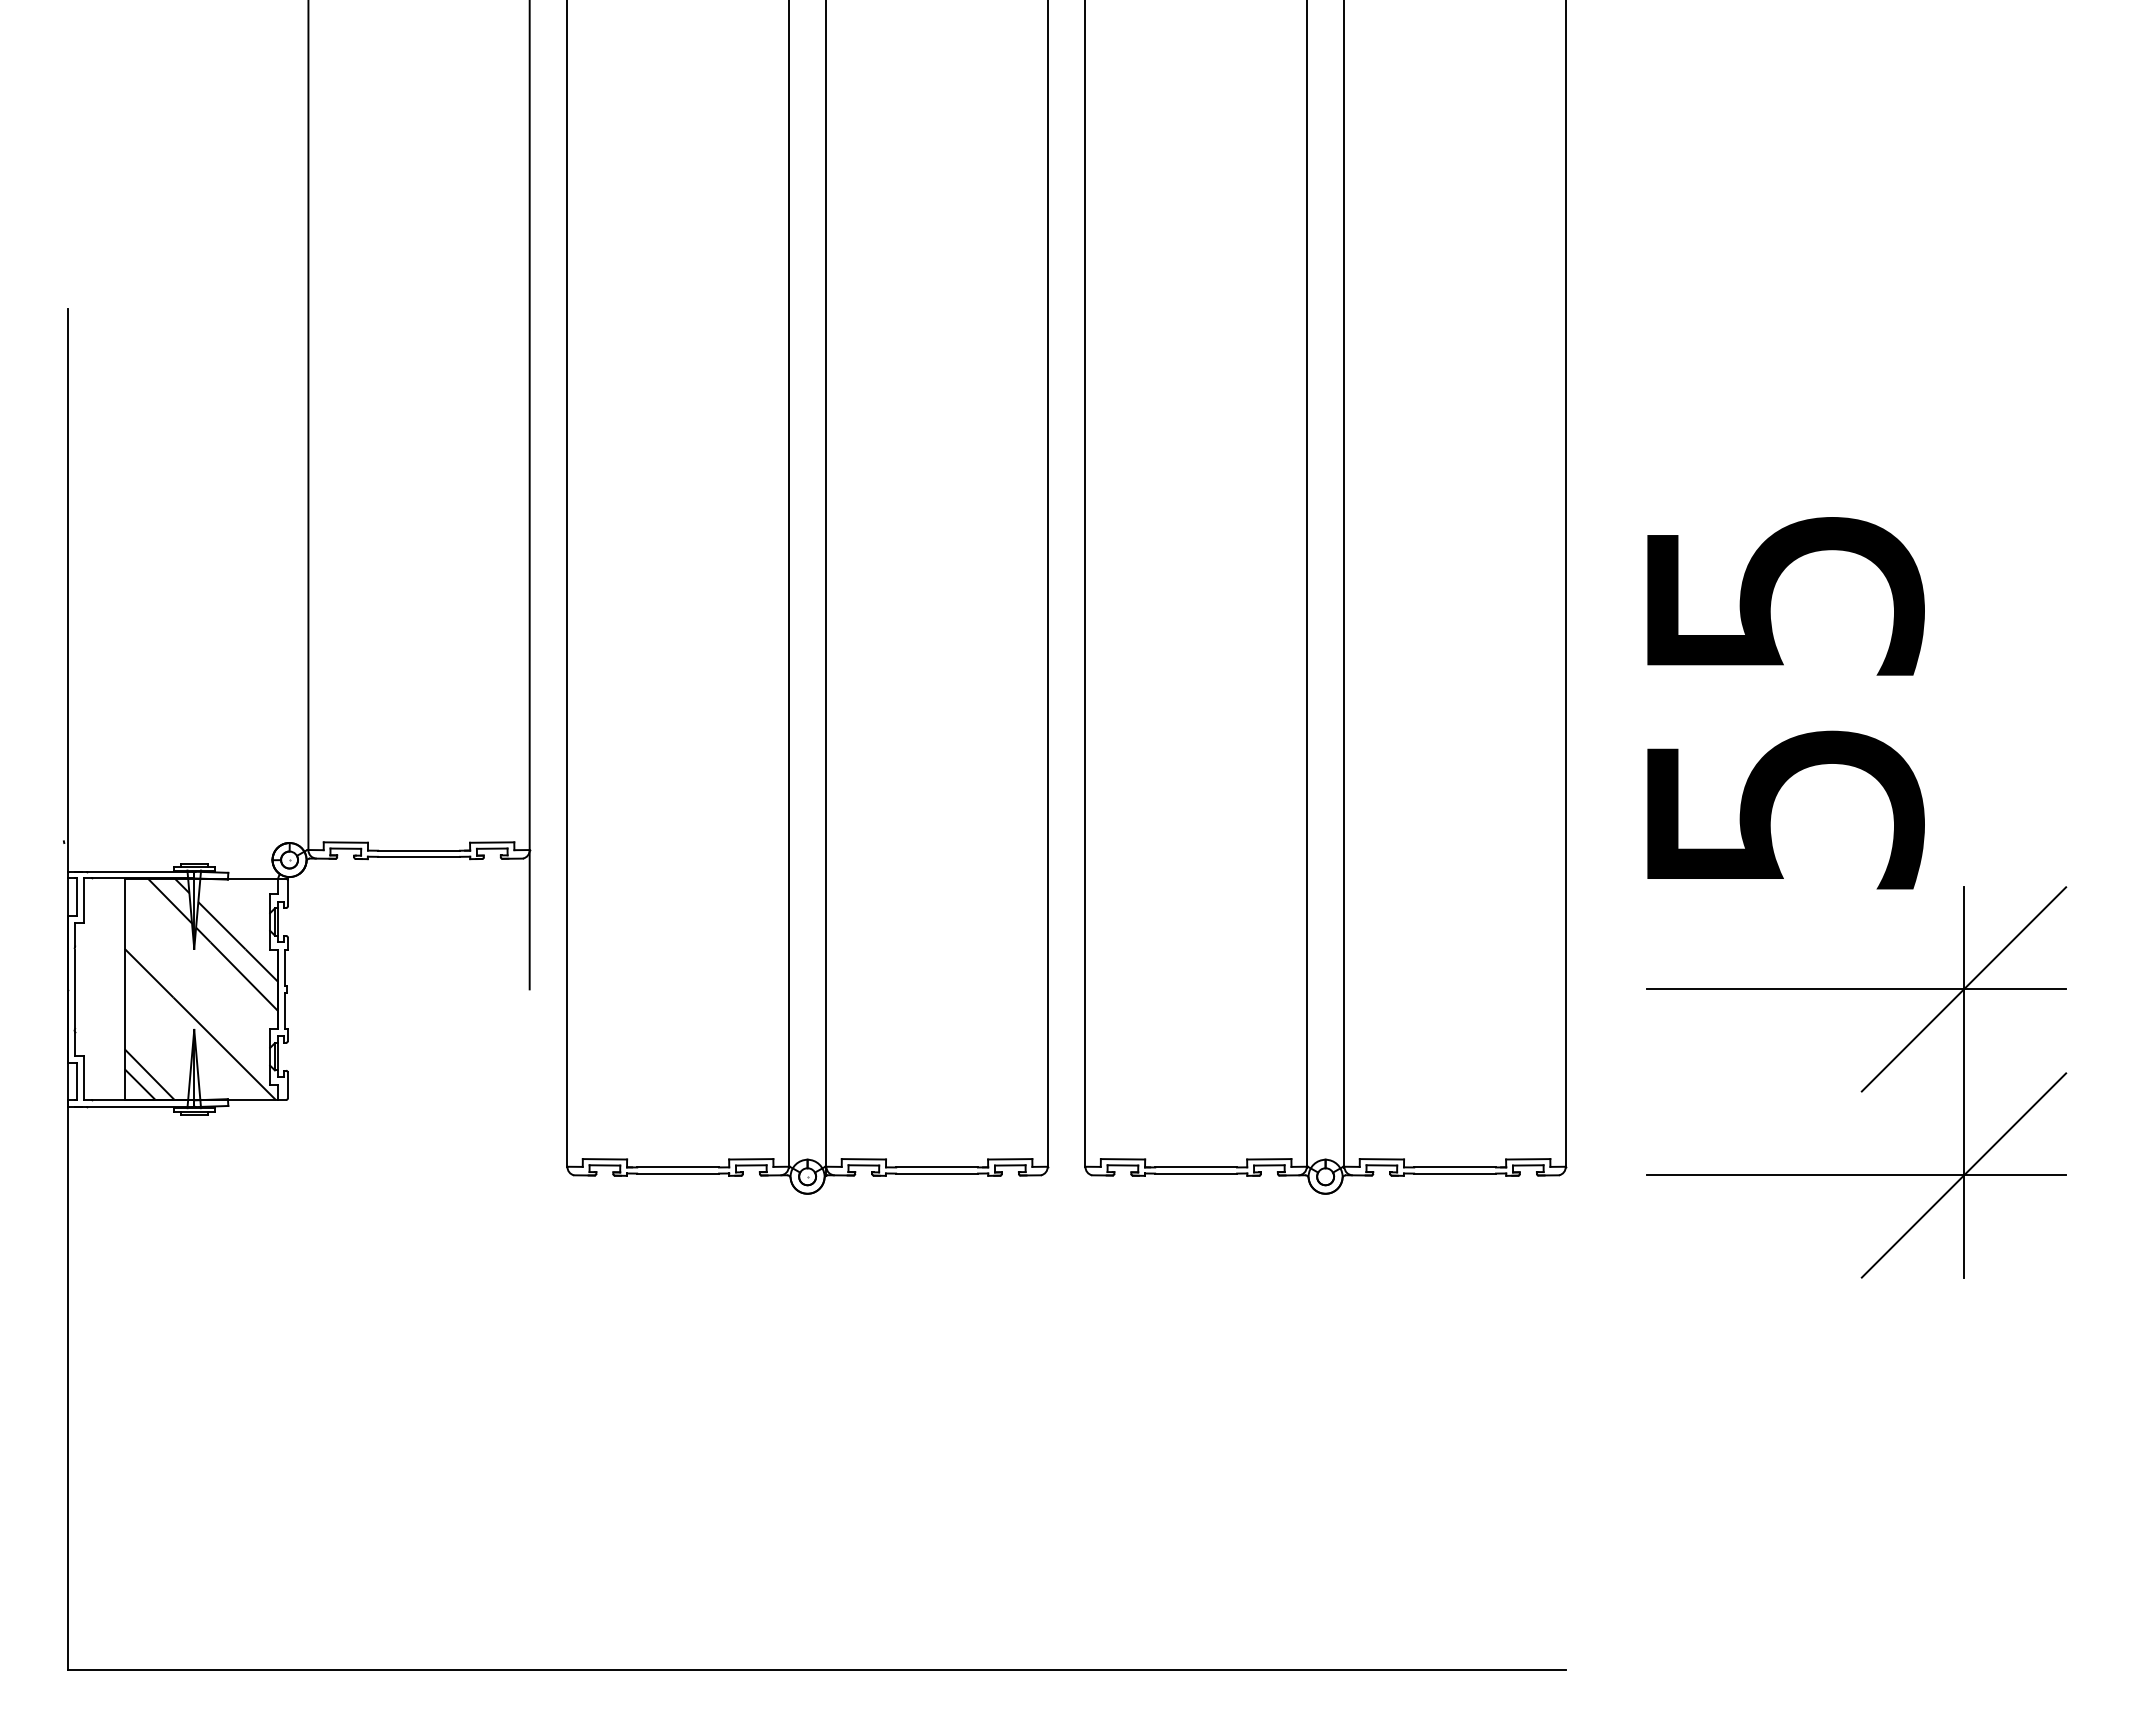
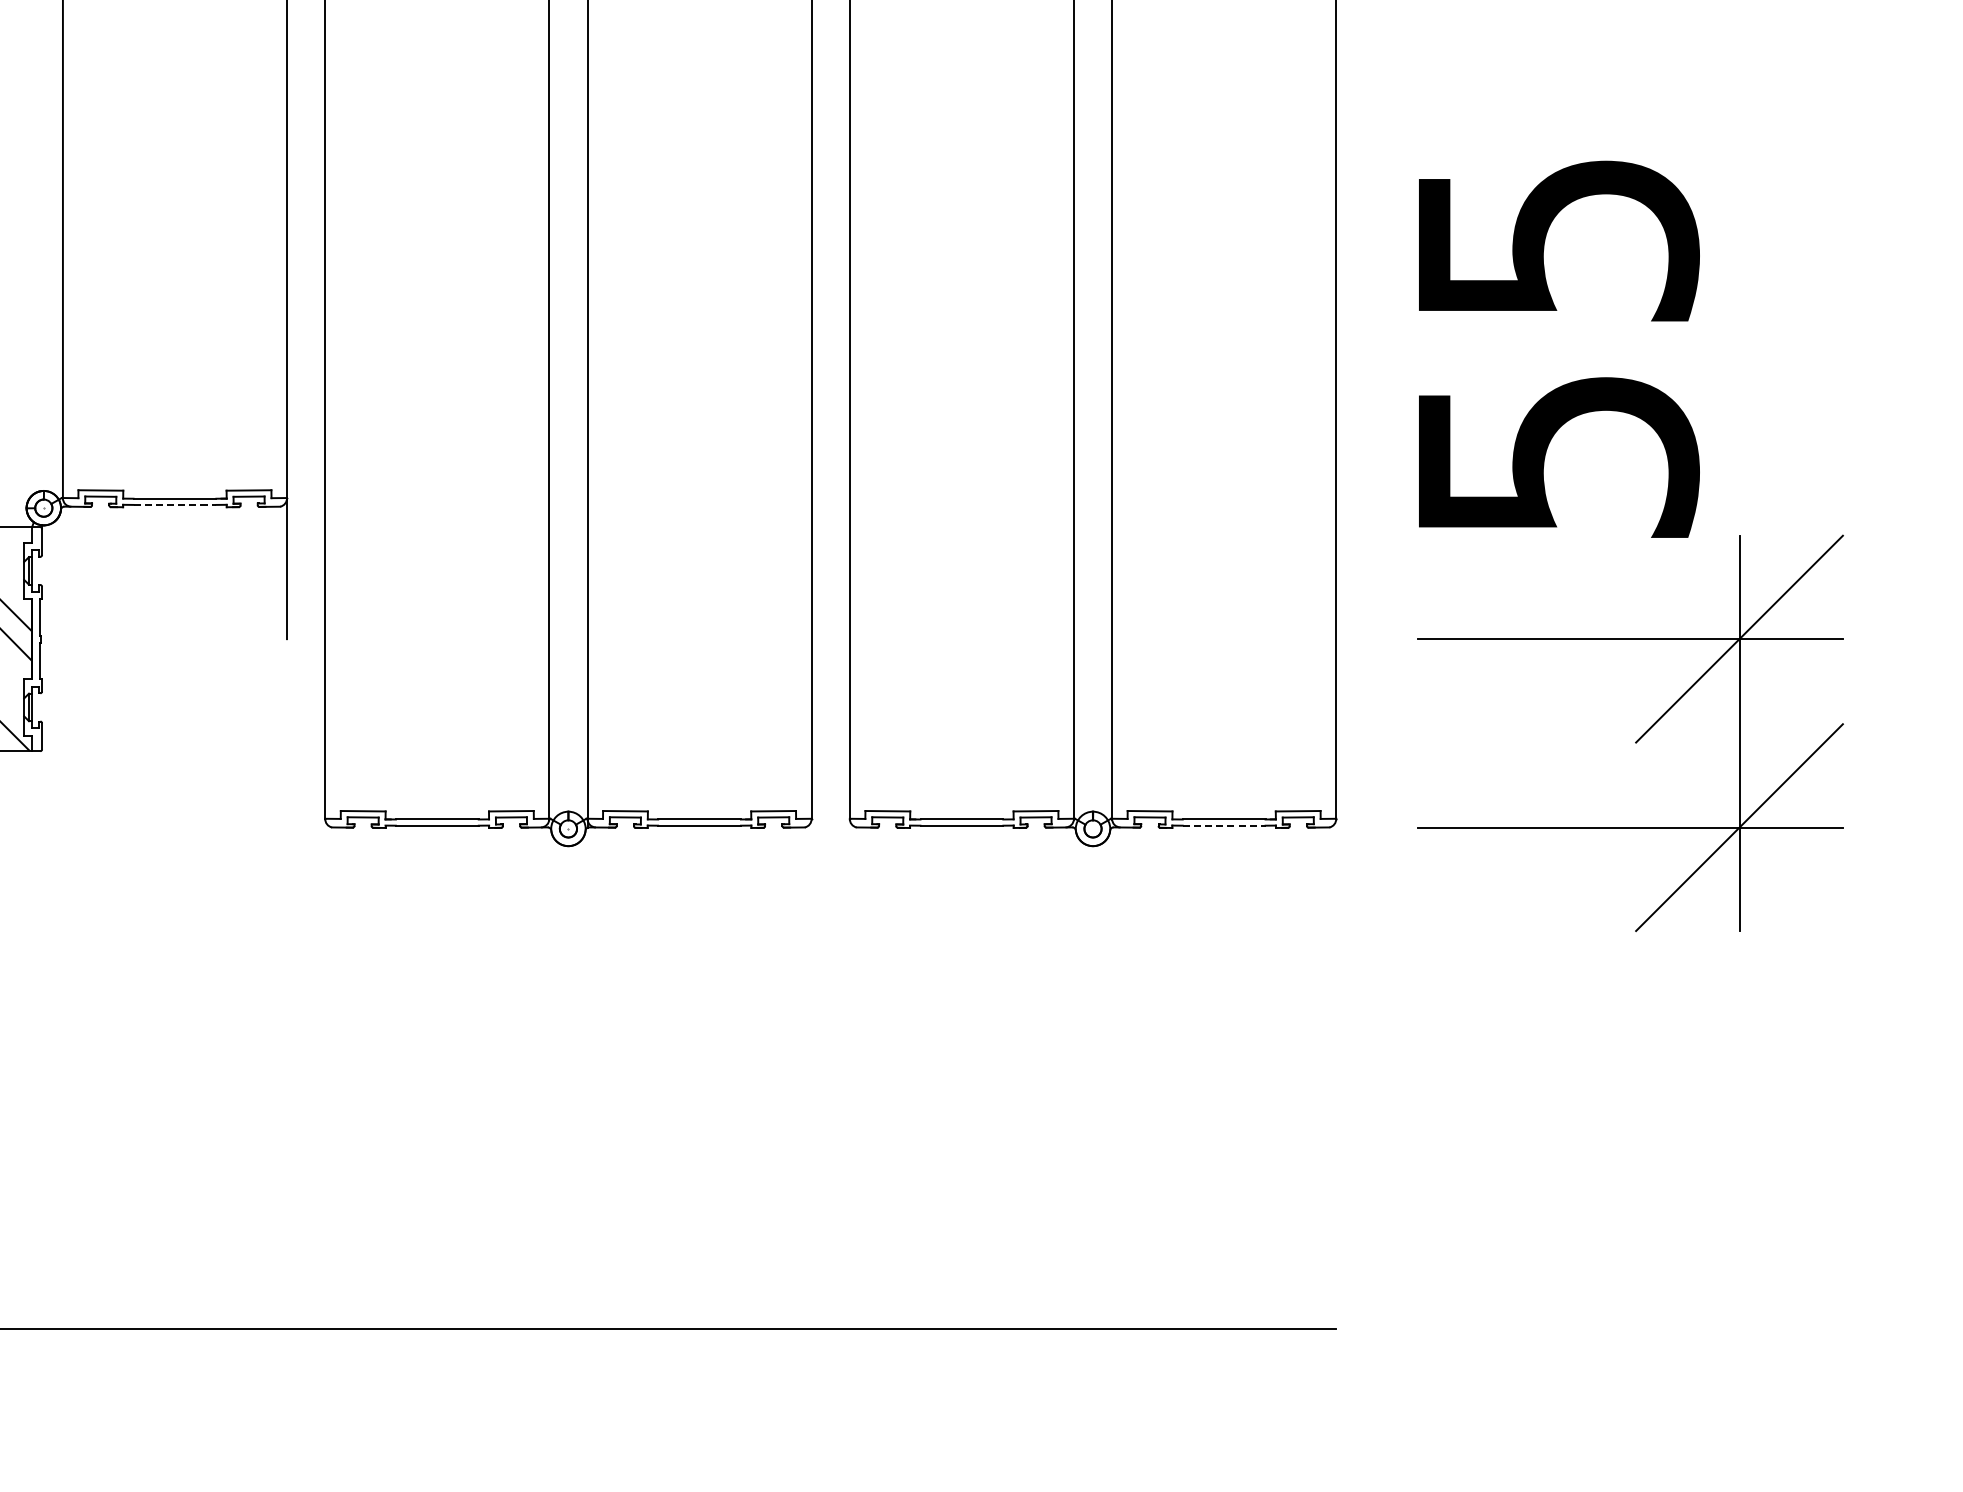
line: (419, 856) -> (175, 504), solid -> dashed
line: (1455, 1173) -> (1224, 825), solid -> dashed

